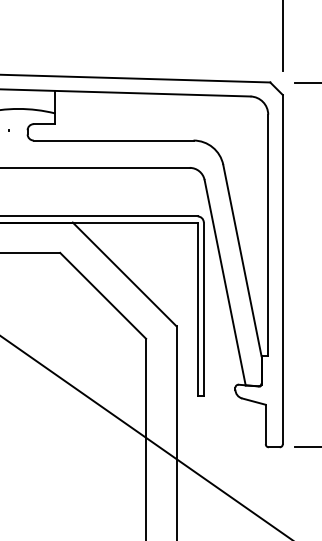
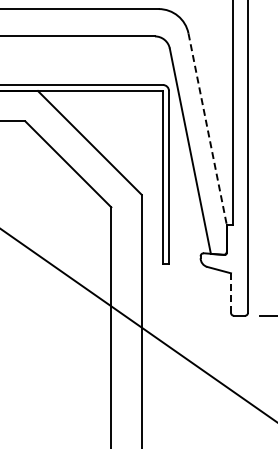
line: (242, 260) -> (207, 129), solid -> dashed
line: (265, 424) -> (230, 293), solid -> dashed

